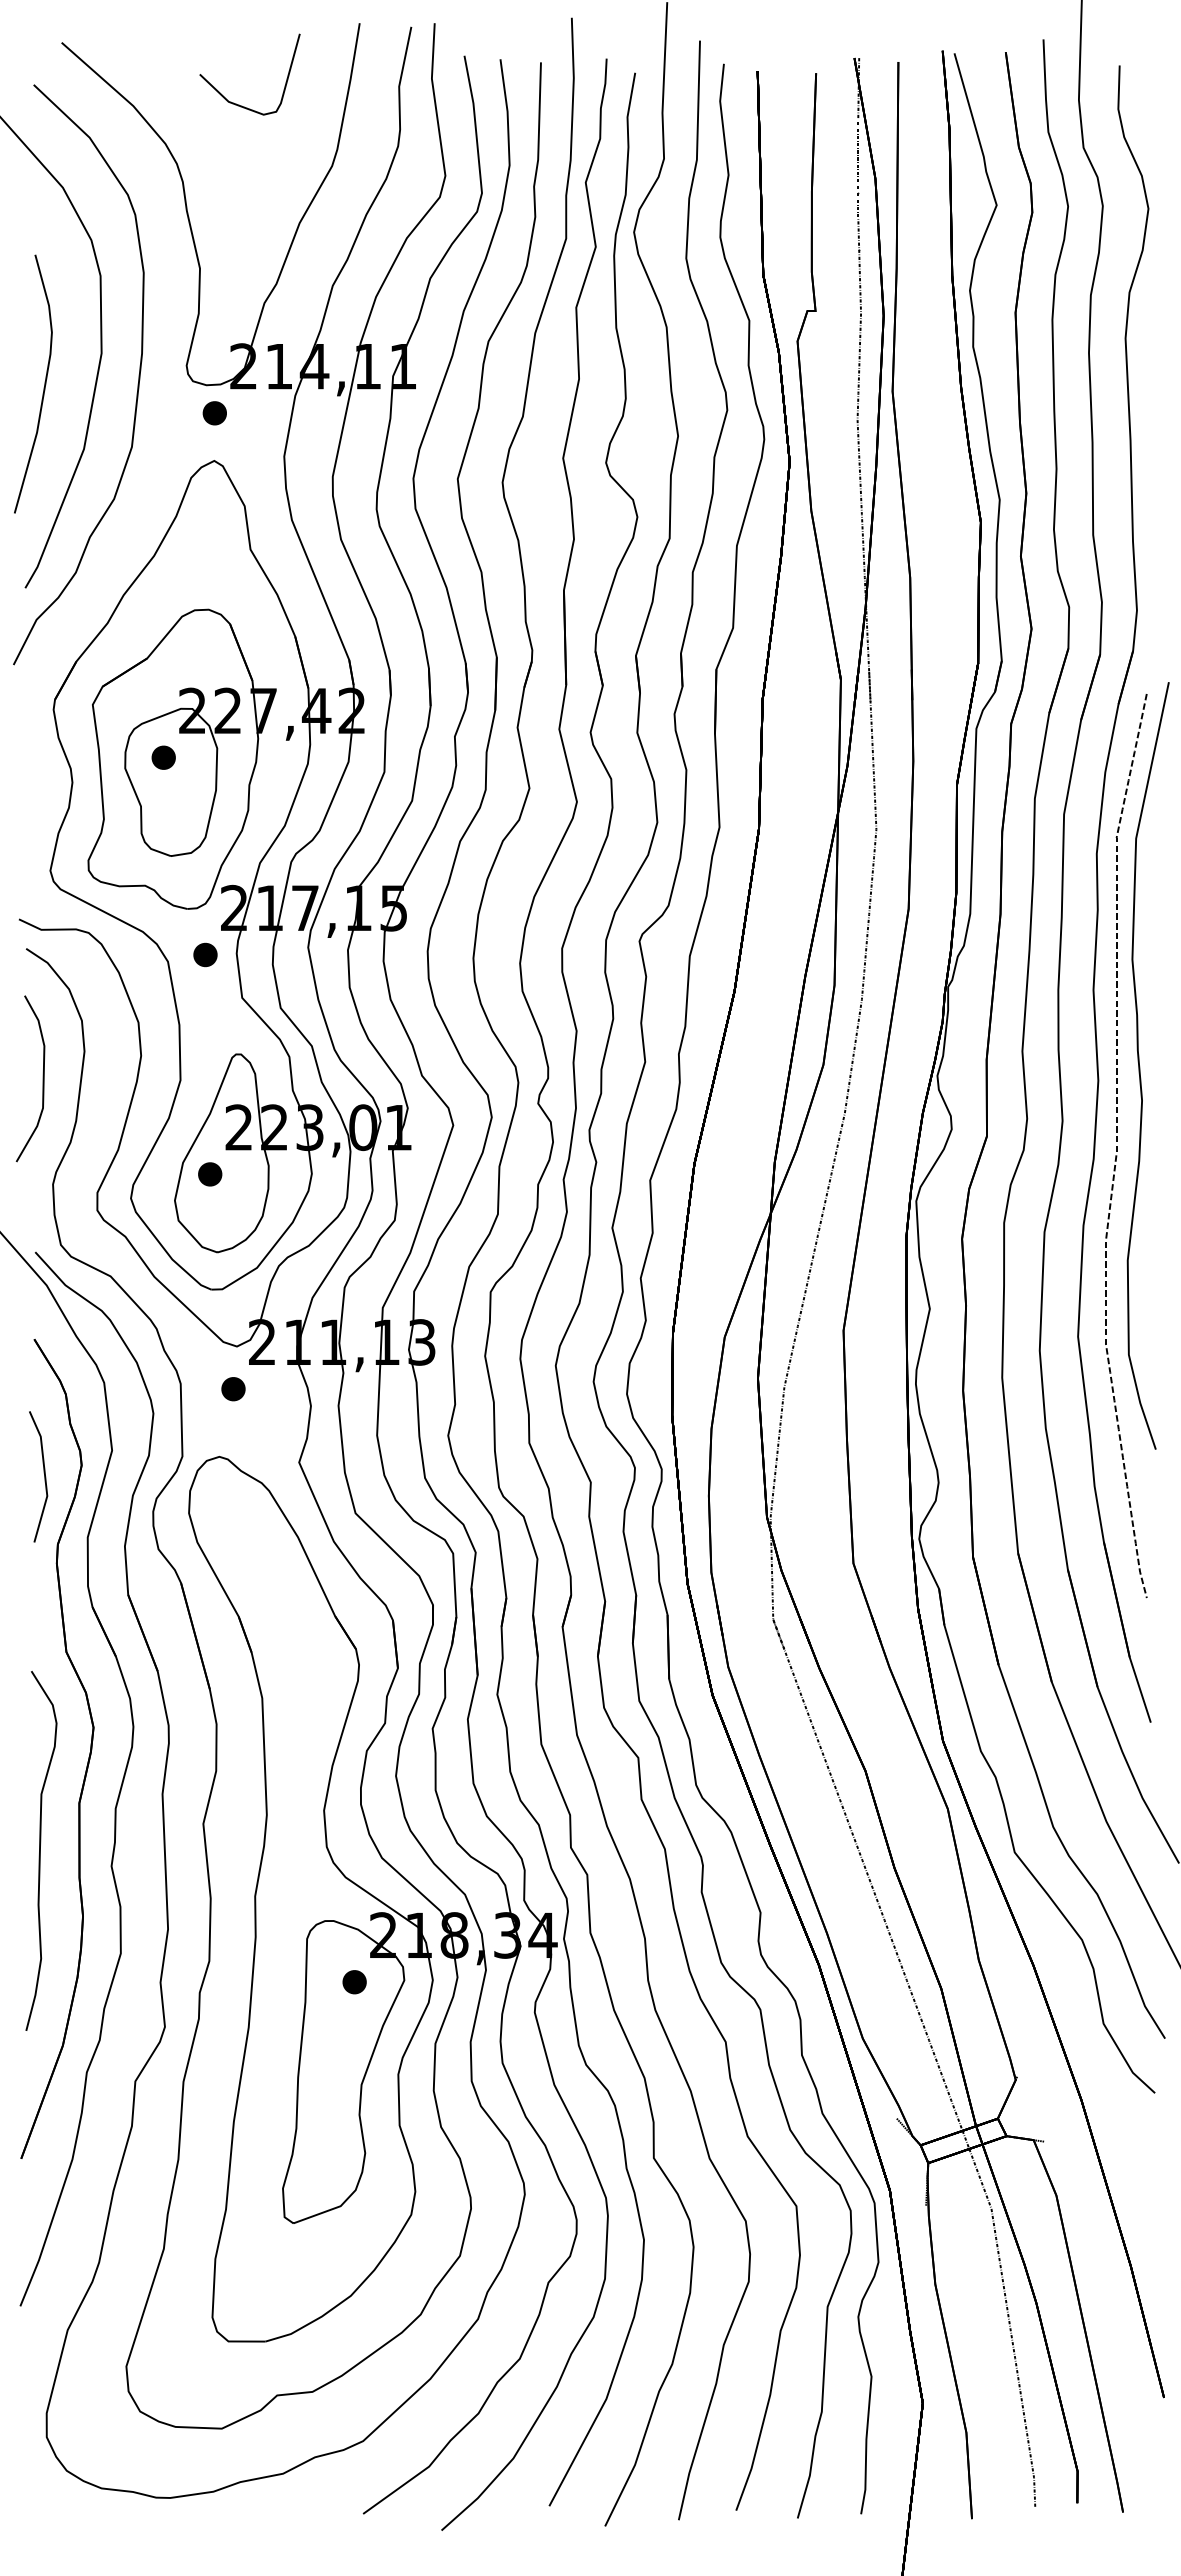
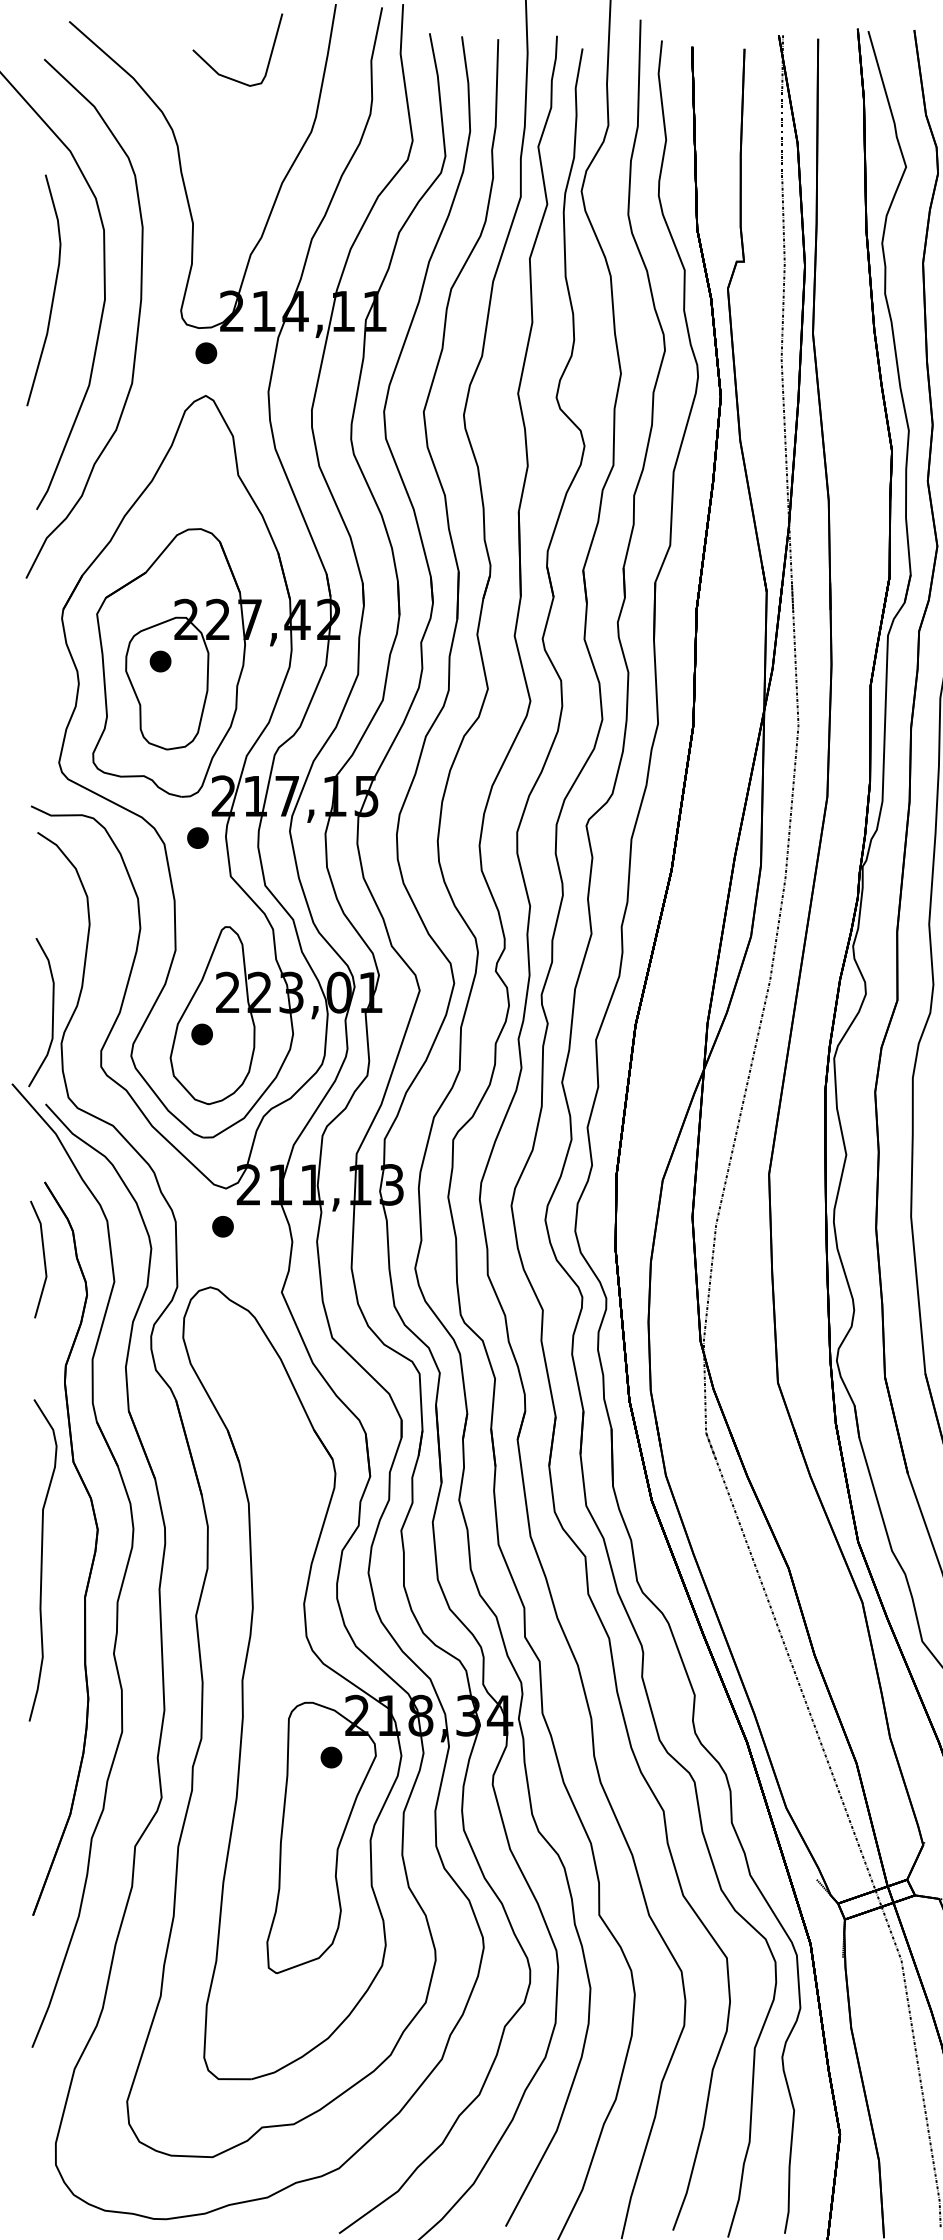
curve: (43, 387) -> (52, 293), moved
curve: (42, 1078) -> (52, 1012), moved
line: (43, 1473) -> (43, 1256), moved
curve: (40, 1850) -> (42, 1560), moved

